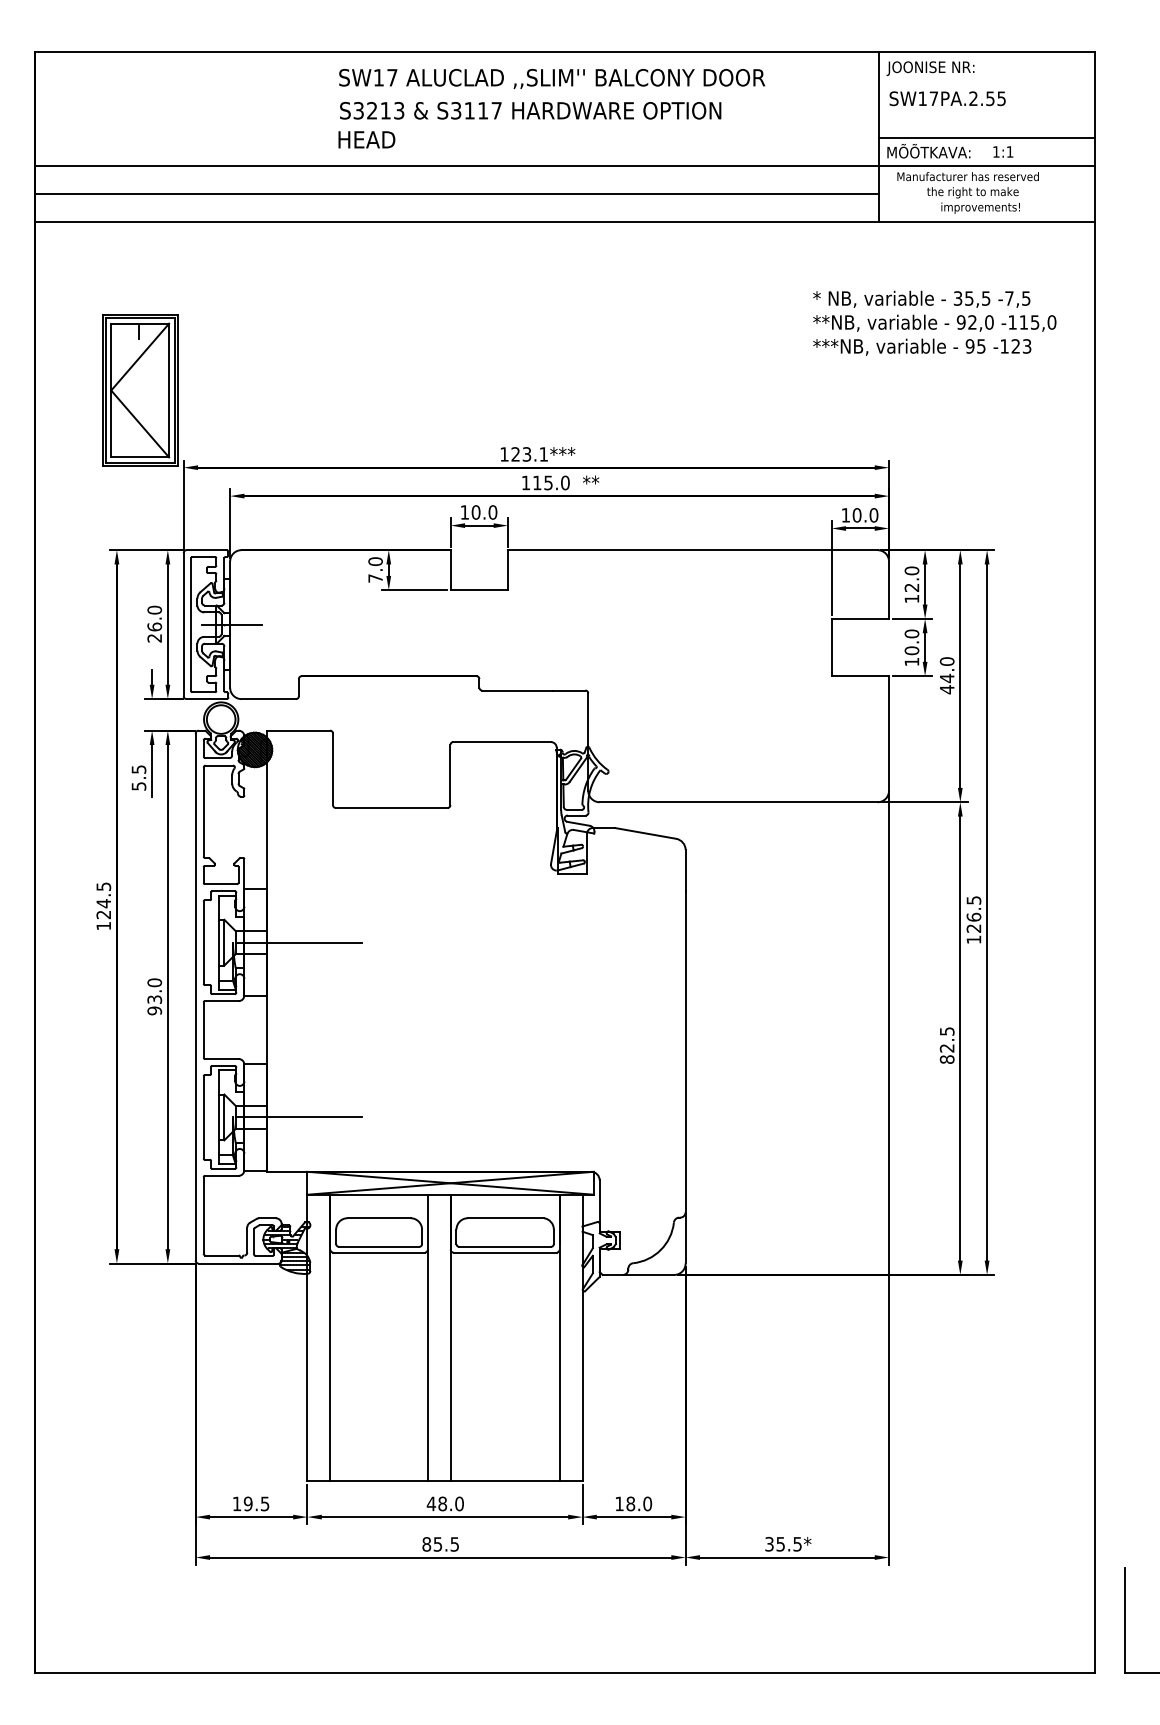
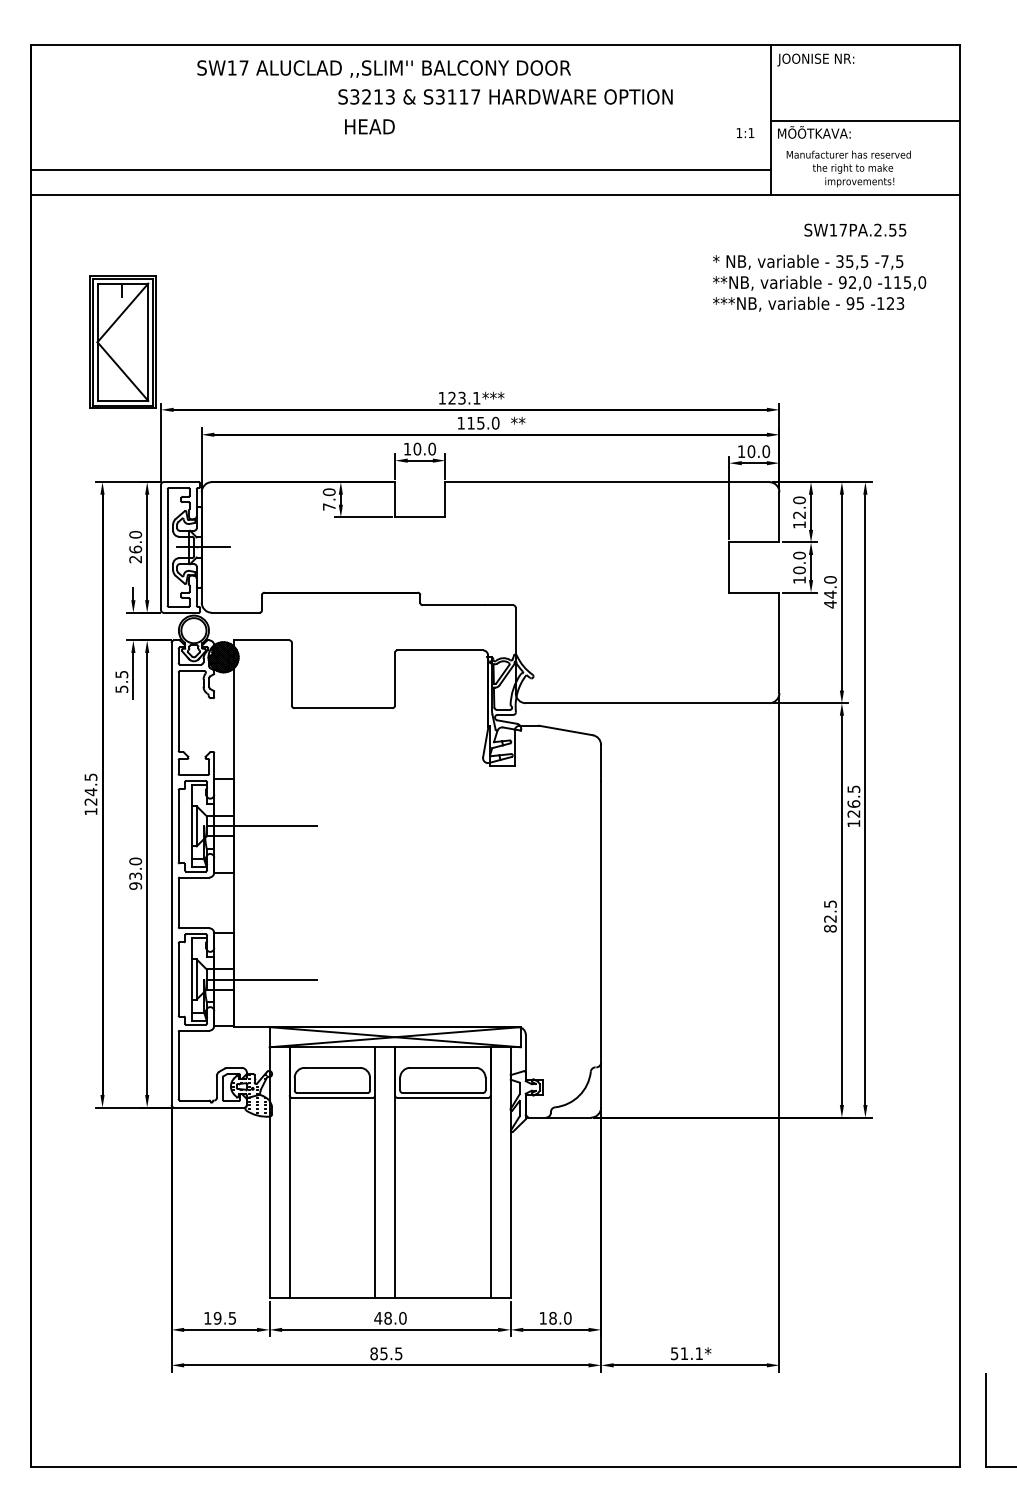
text: (552, 78) -> (384, 68), moved
text: (947, 98) -> (855, 229), moved
text: (530, 110) -> (505, 96), moved
text: (366, 139) -> (369, 126), moved
text: (1003, 151) -> (745, 132), moved
line: (564, 166) -> (494, 145), removed
text: (783, 1544) -> (686, 1353), 35.5* -> 51.1*

